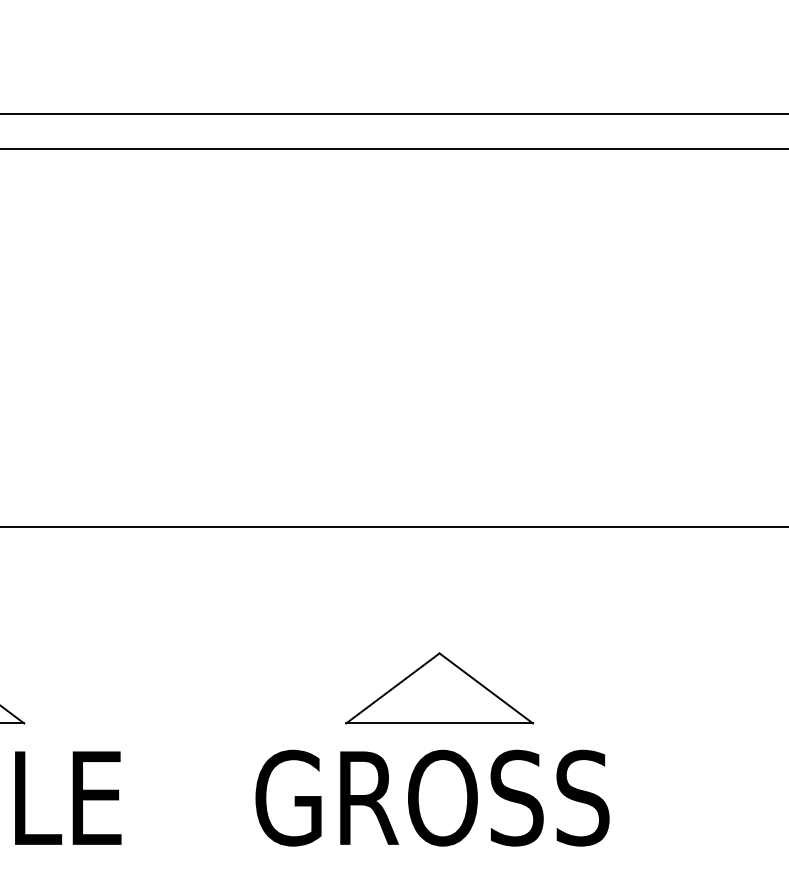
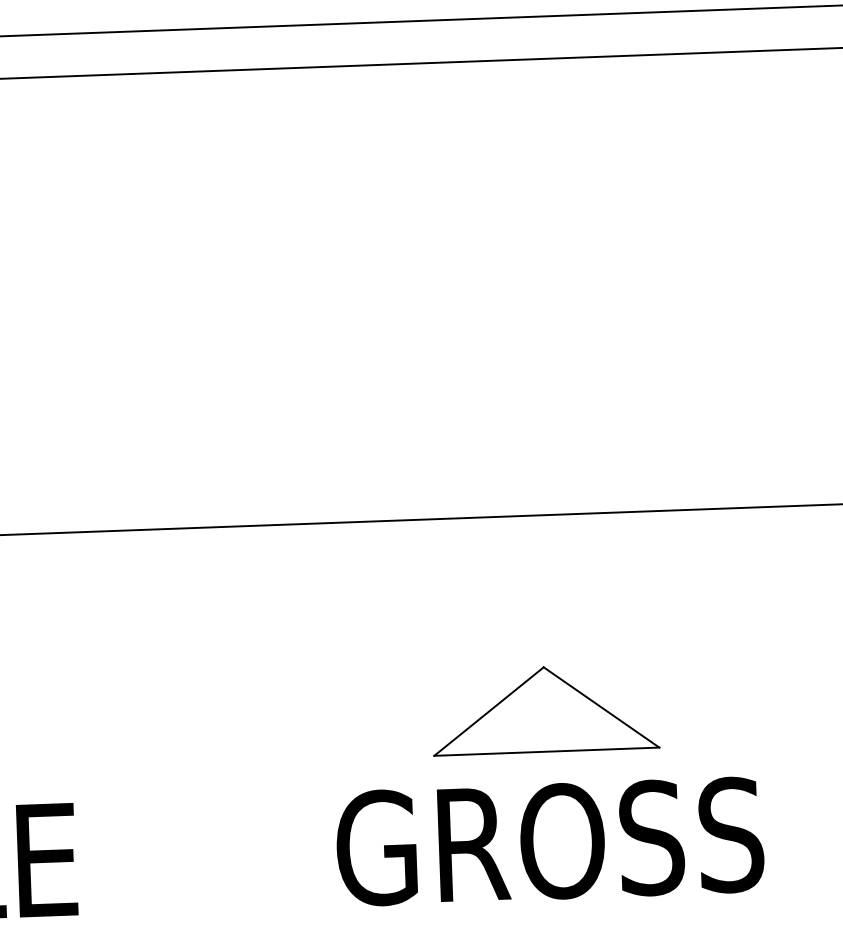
part: (439, 688) -> (545, 709), moved
text: (432, 797) -> (550, 840), moved

